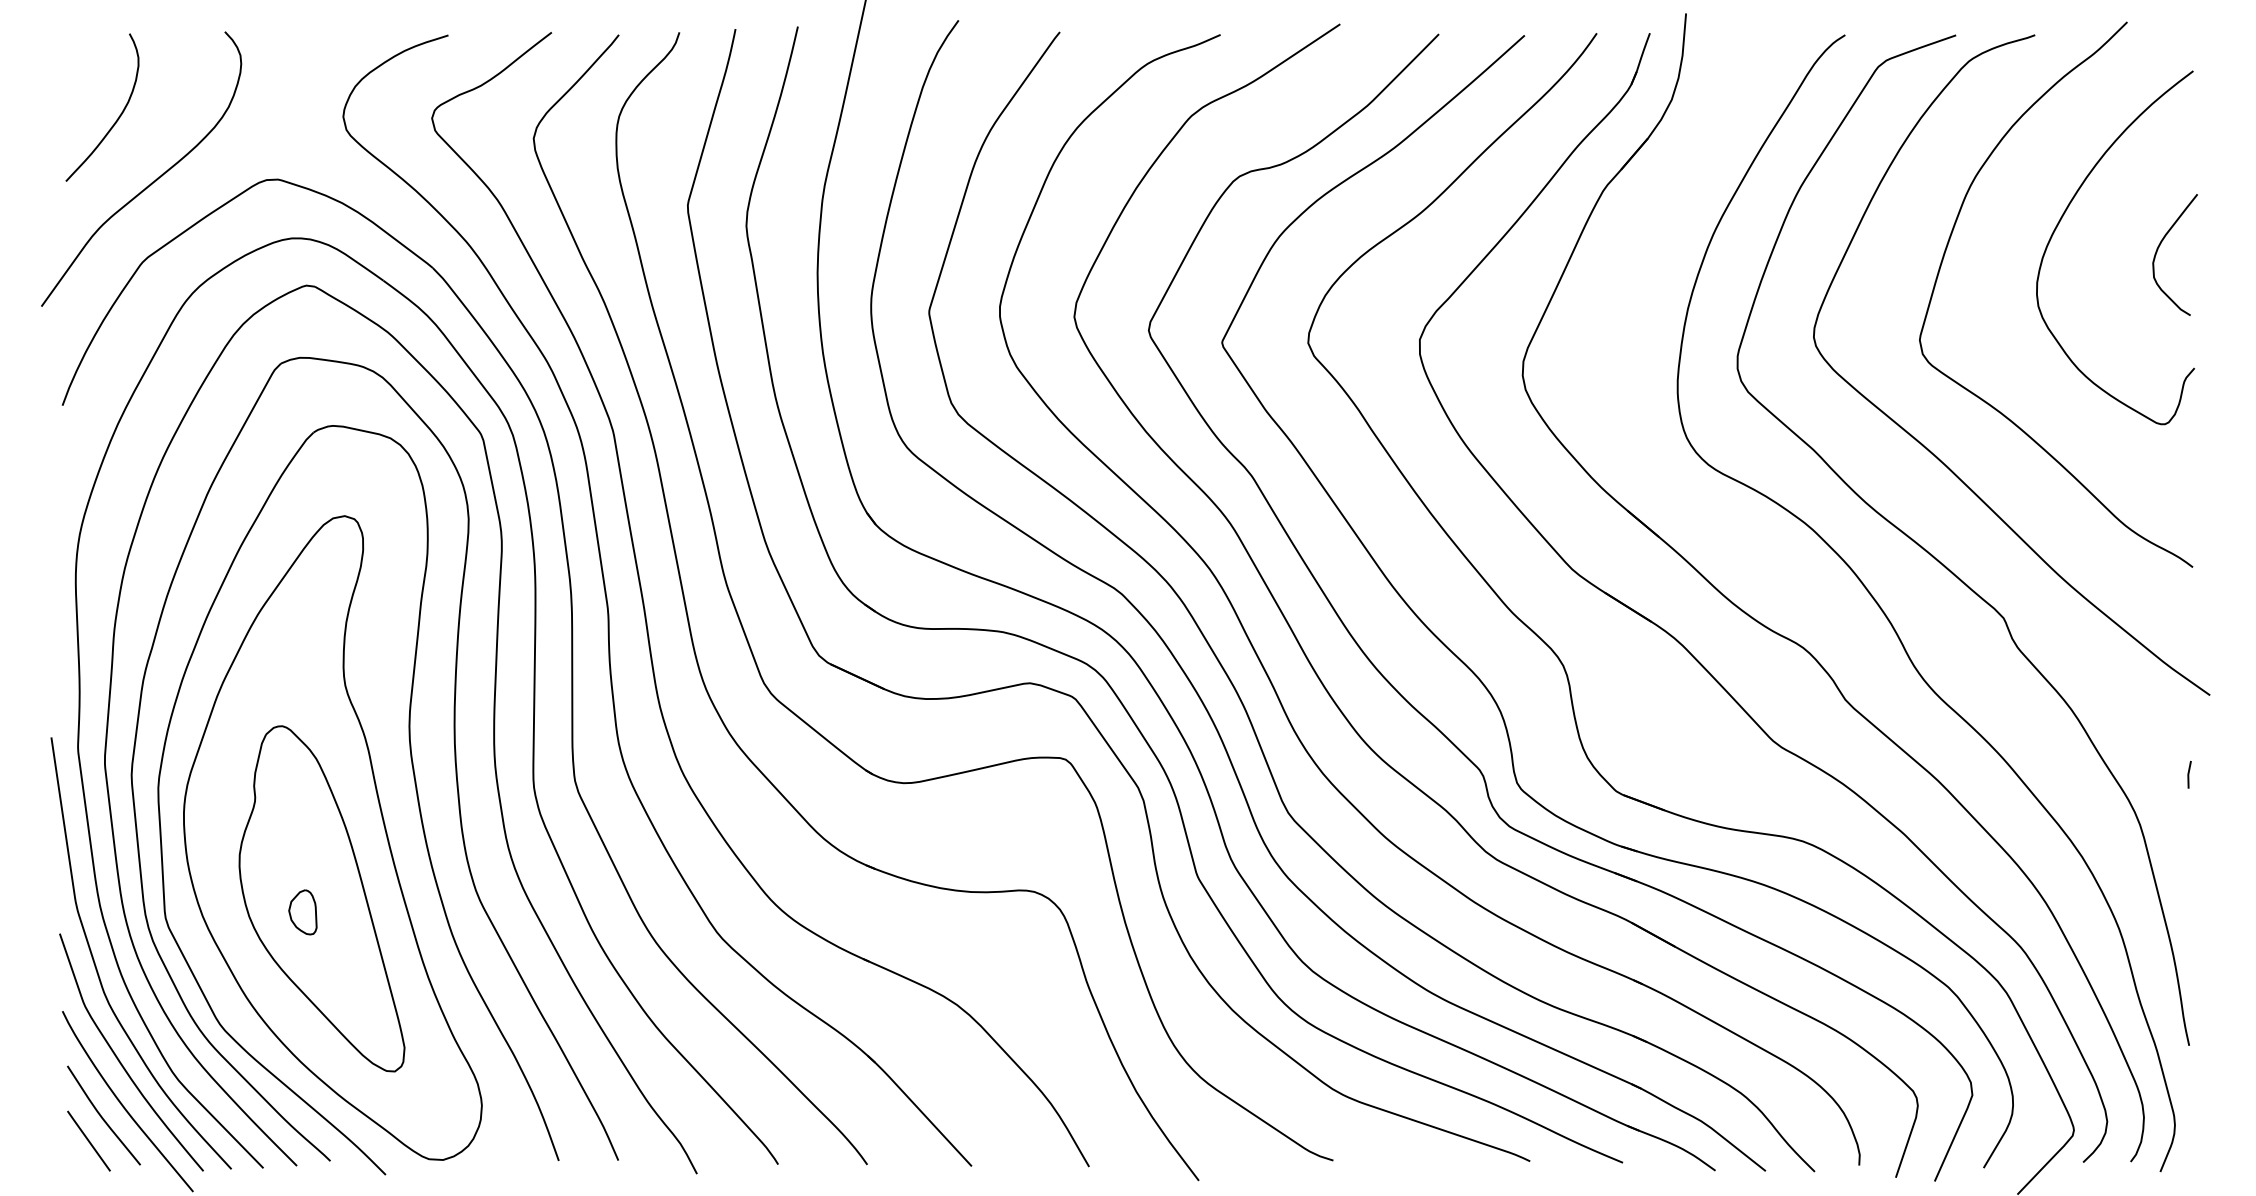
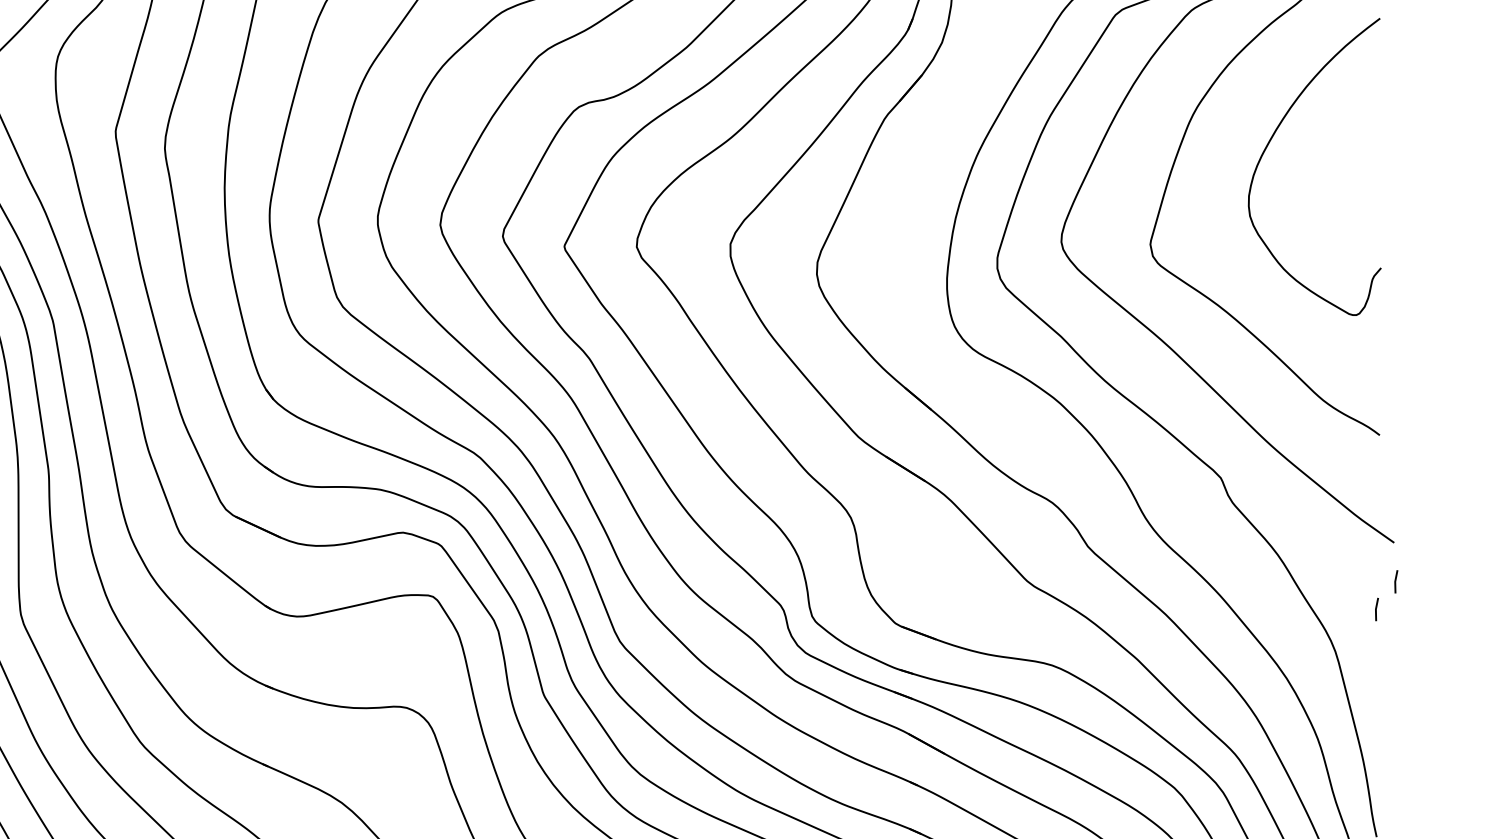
curve: (2159, 247) -> (1351, 166), removed
line: (2212, 741) -> (1396, 581), added

